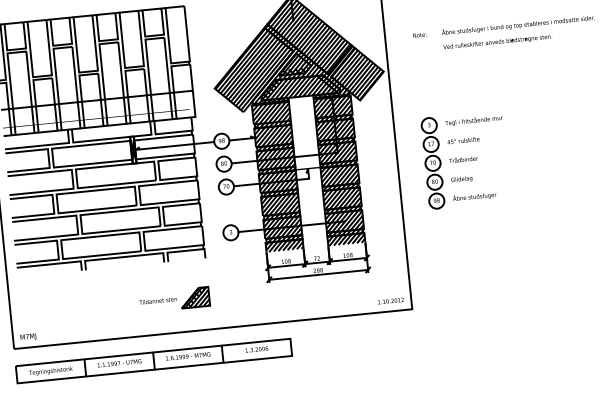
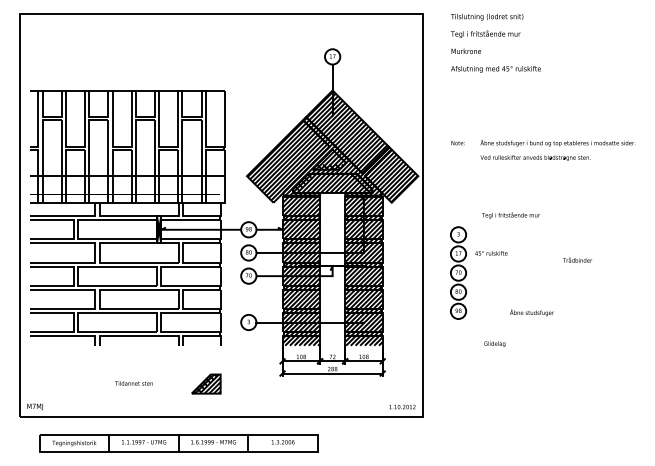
text: (473, 120) -> (510, 215), moved
text: (463, 158) -> (577, 259), moved
text: (461, 178) -> (494, 343), moved
text: (474, 196) -> (531, 312), moved
text: (157, 300) -> (133, 383), moved
part: (153, 361) -> (178, 443), moved

